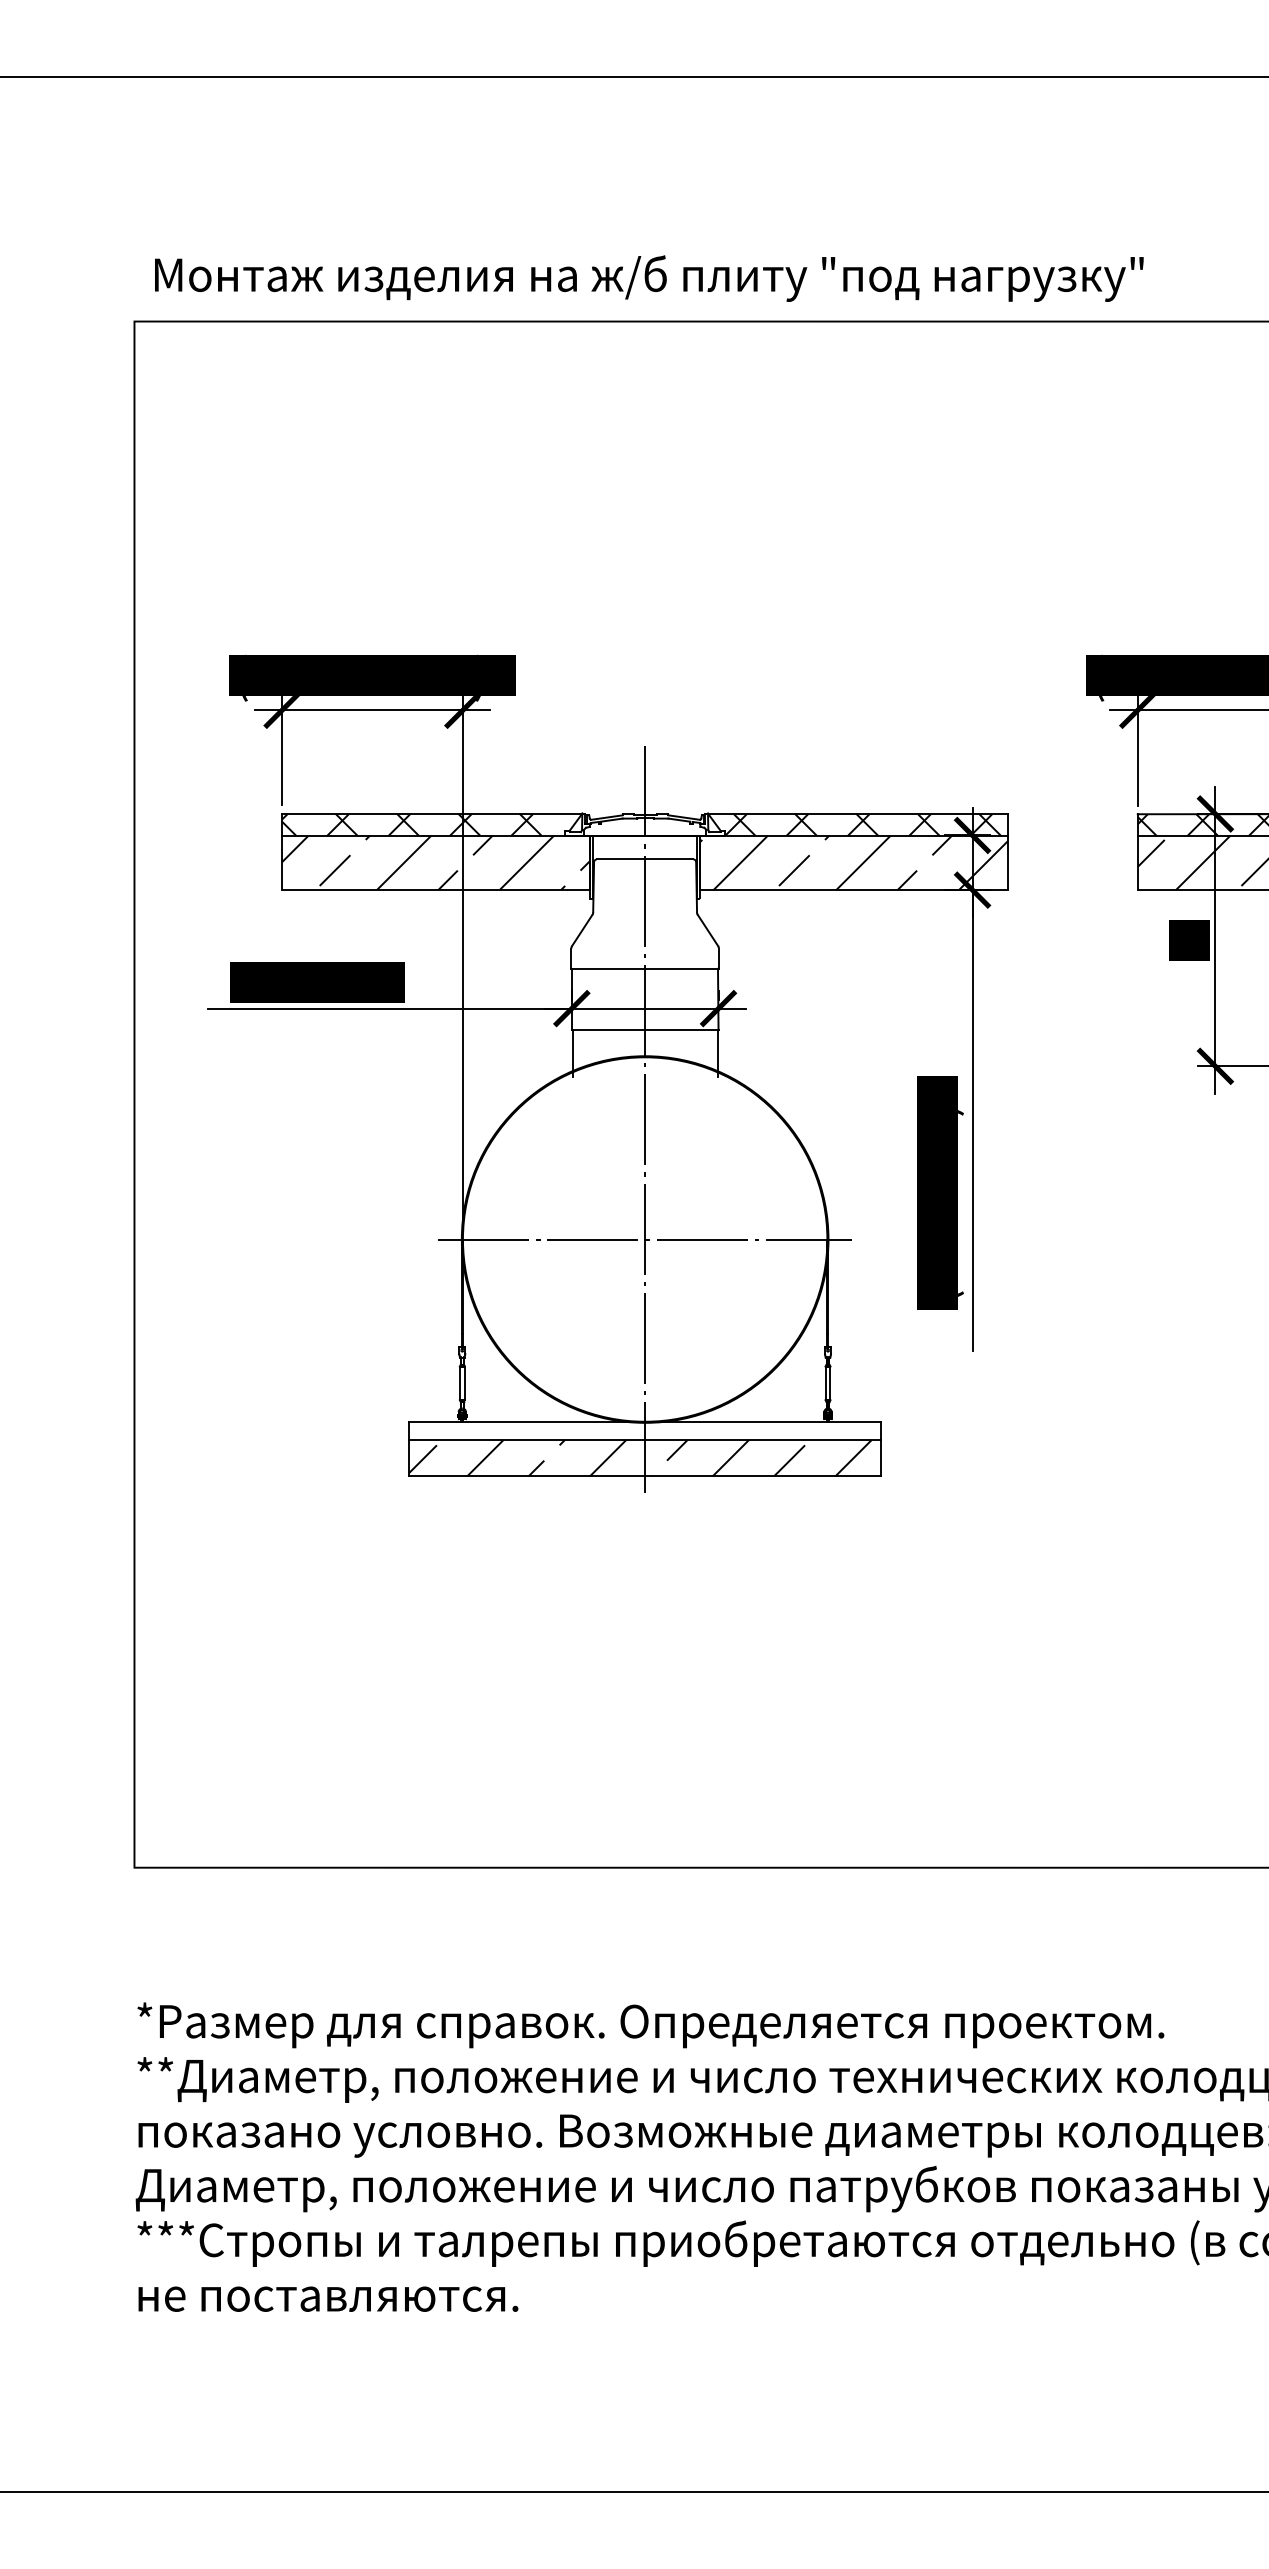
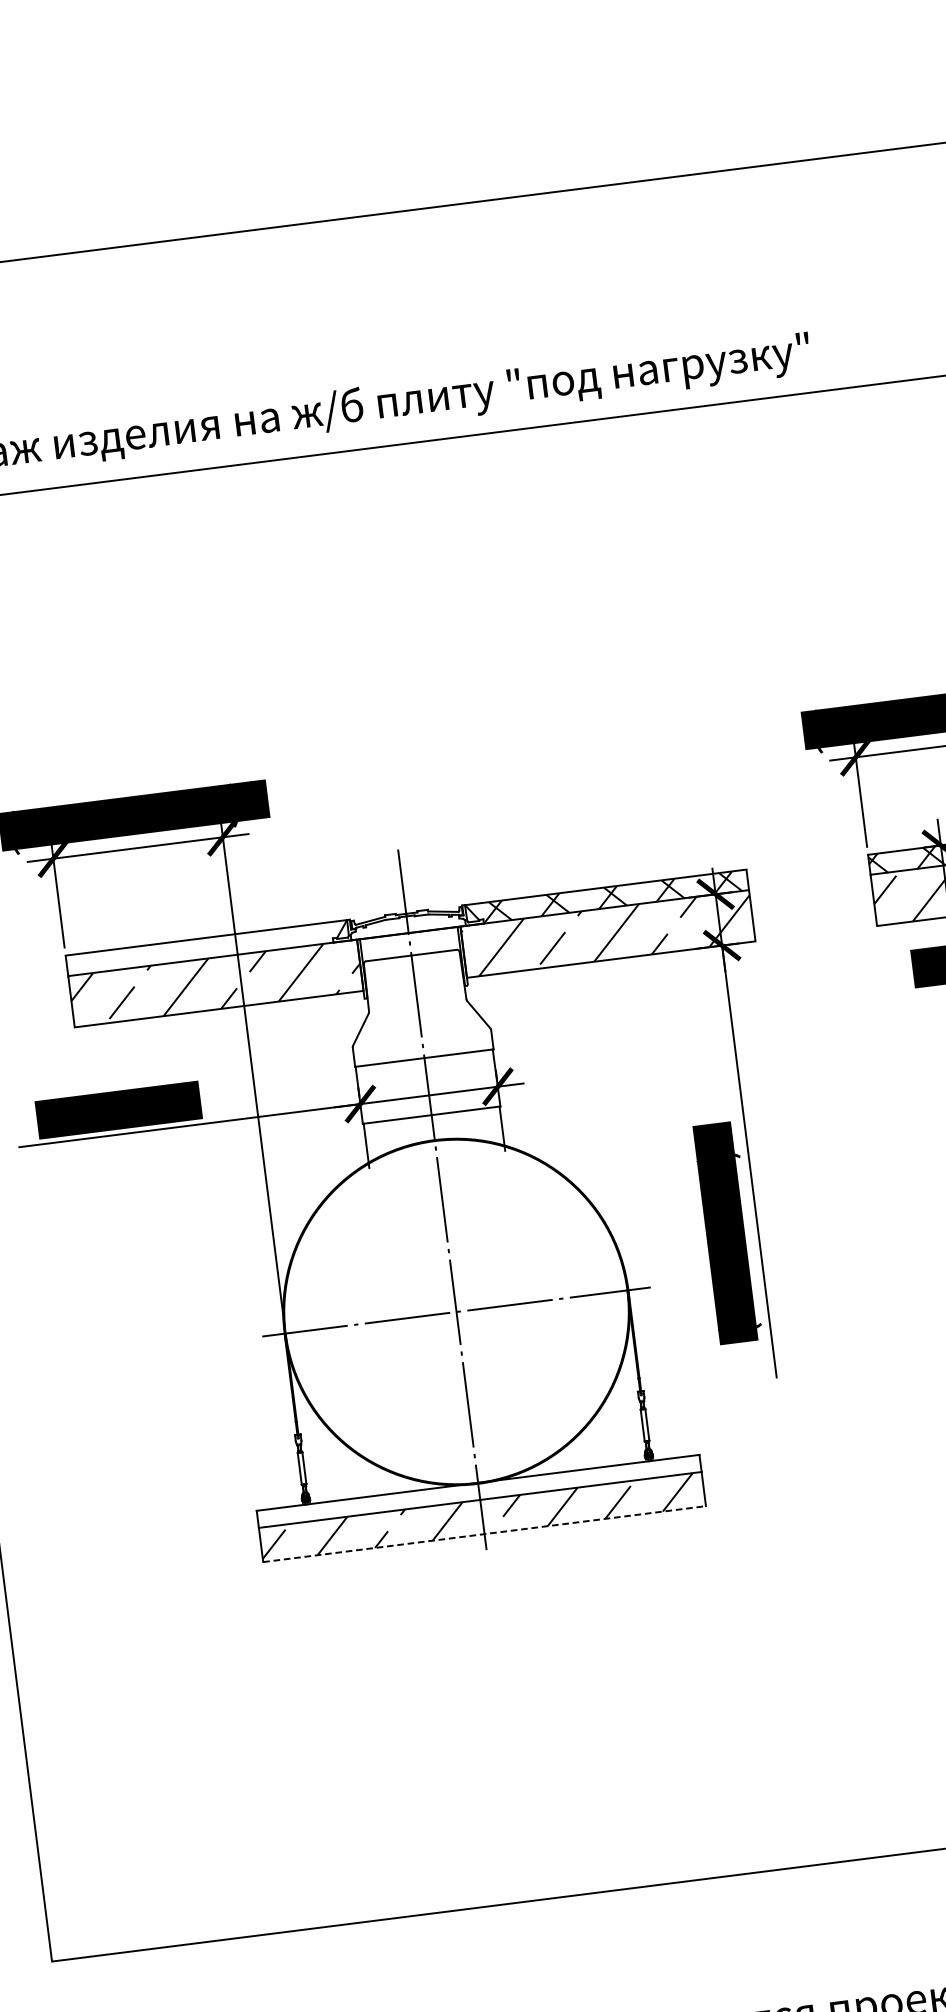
hatch: (431, 824) -> (206, 948), removed
line: (645, 1476) -> (484, 1534), solid -> dashed

